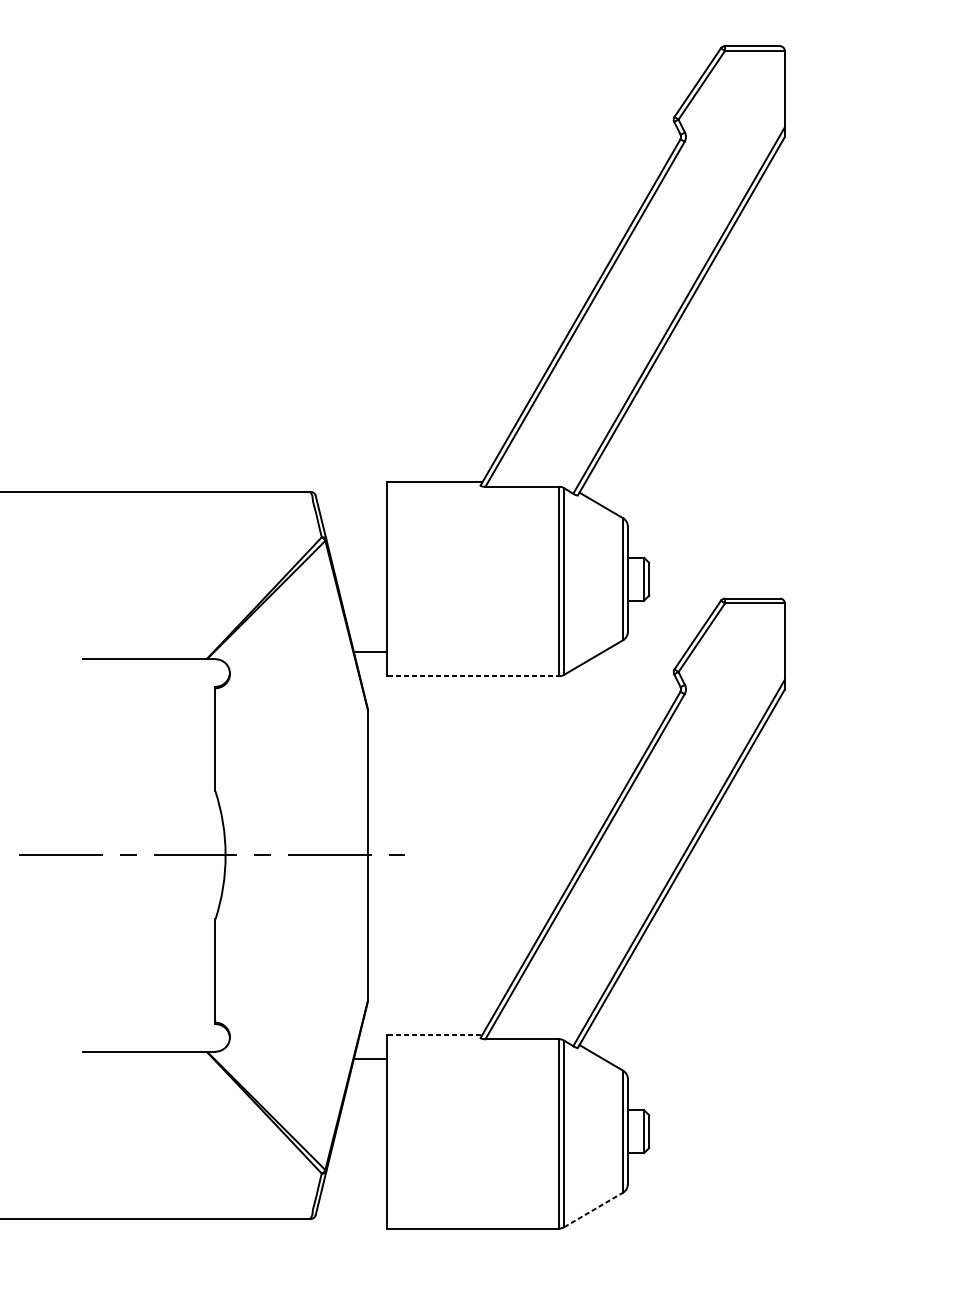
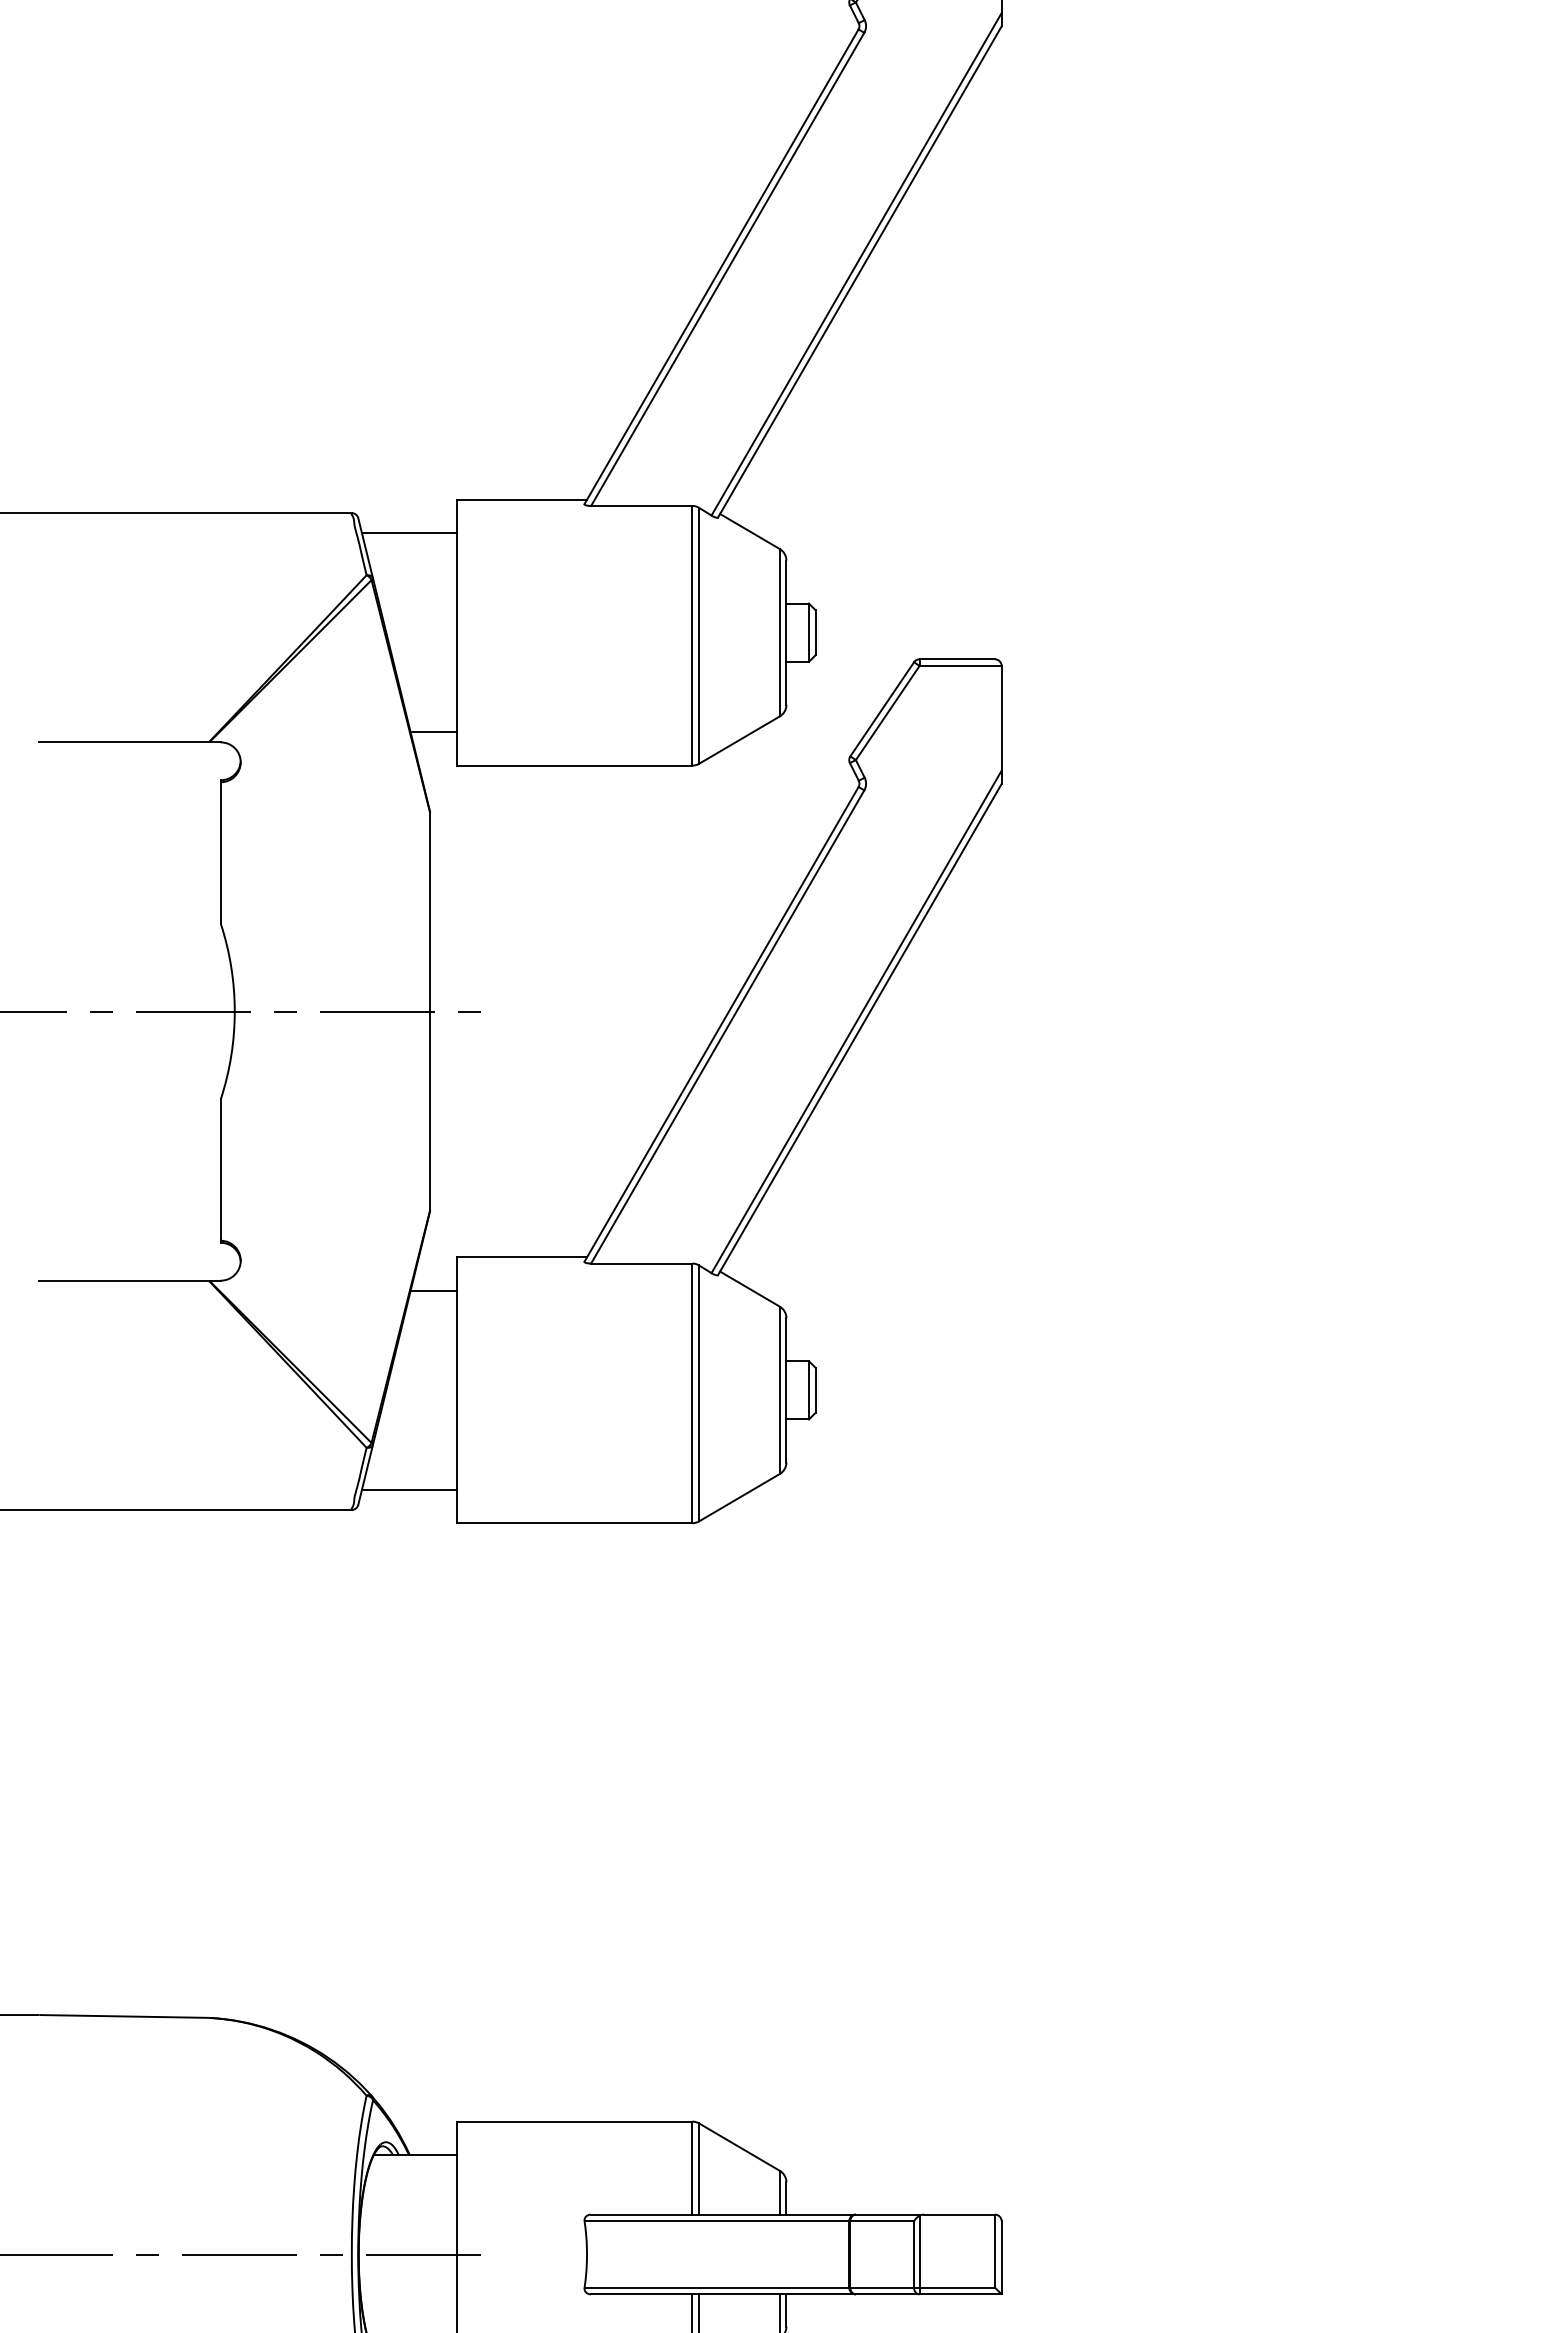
line: (352, 506) -> (408, 533), added
line: (473, 676) -> (574, 765), dashed -> solid
line: (435, 1034) -> (522, 1257), dashed -> solid
line: (352, 1204) -> (408, 1490), added
line: (593, 1209) -> (739, 1497), dashed -> solid

